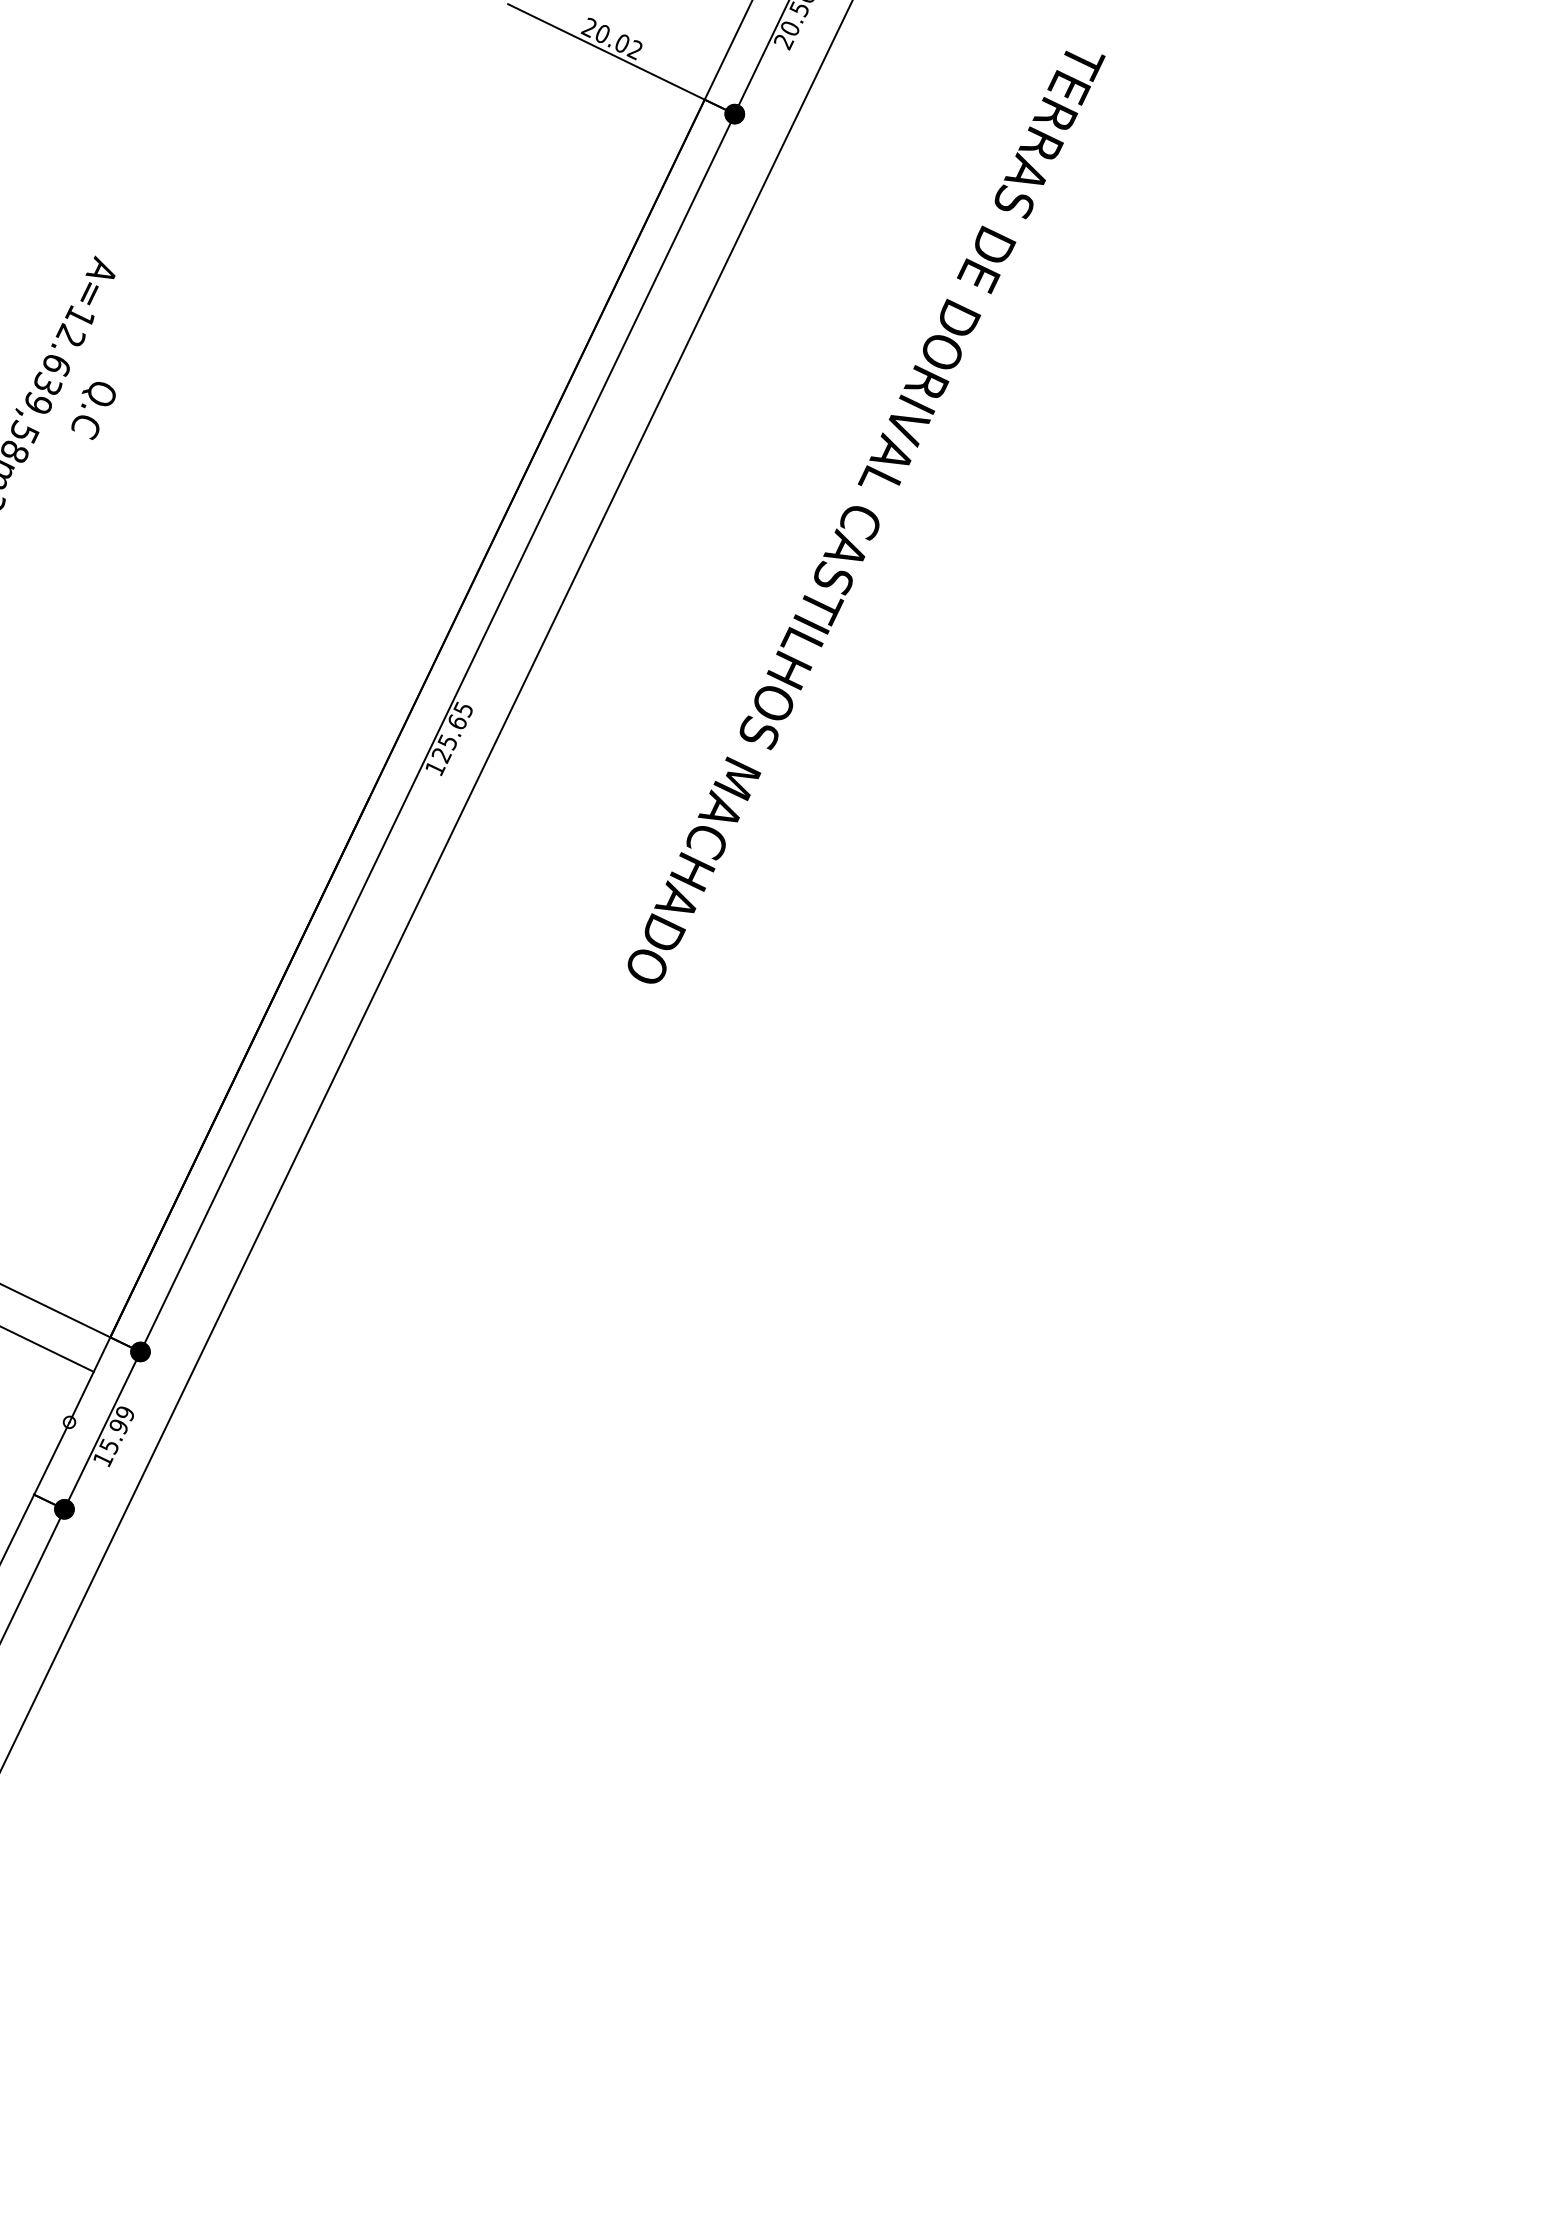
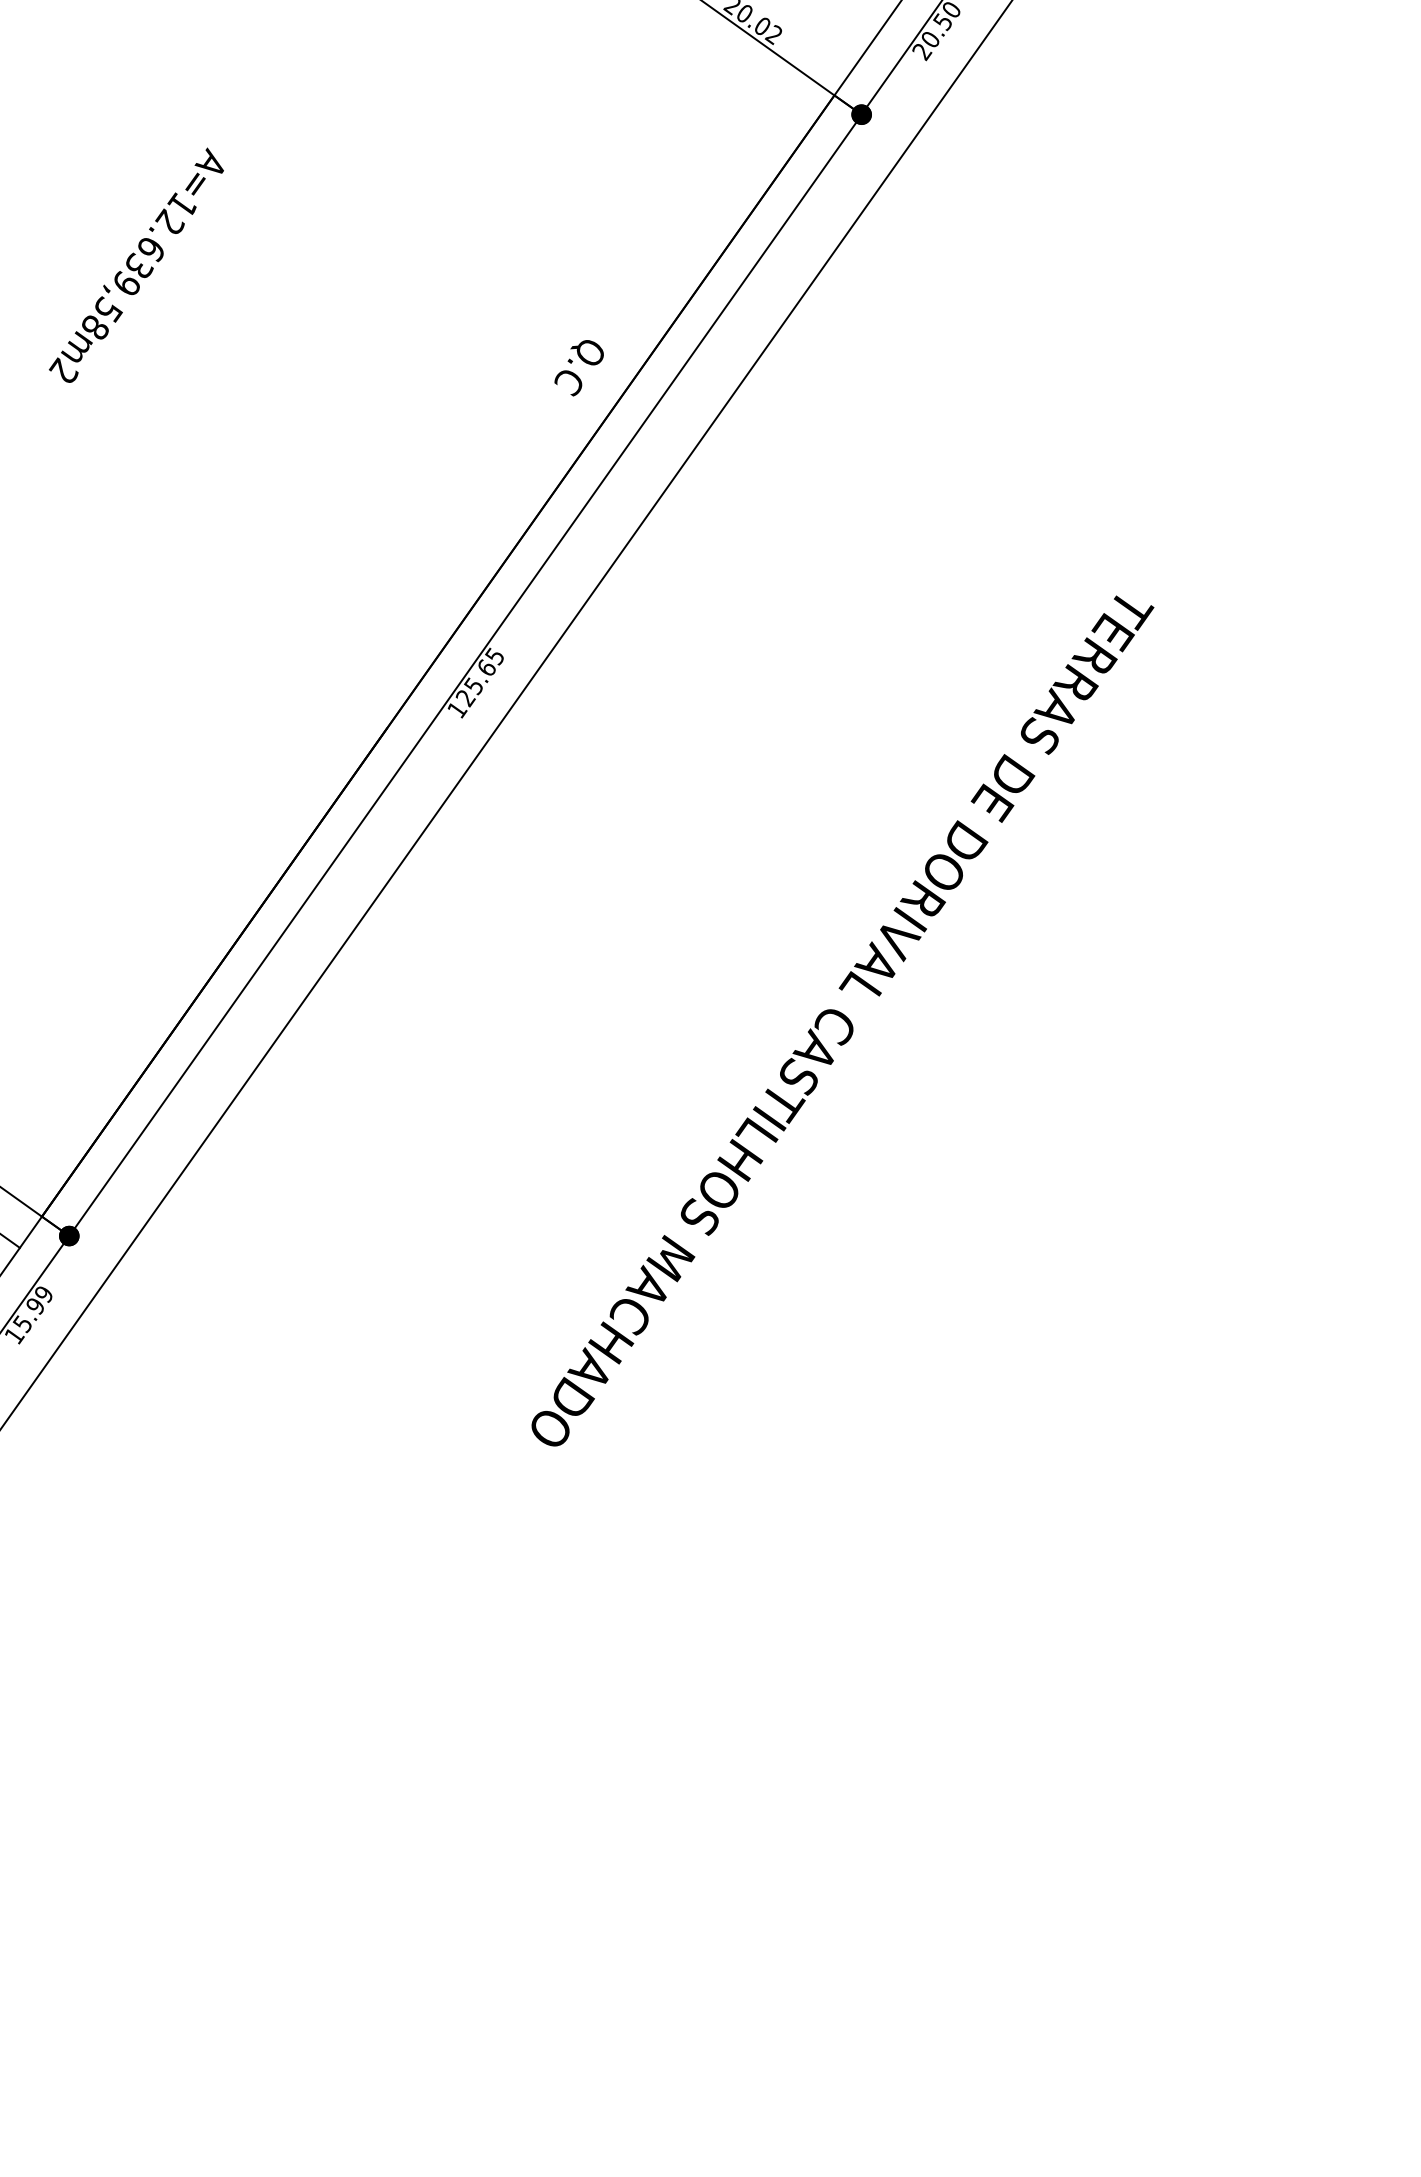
text: (93, 410) -> (579, 367), moved
text: (866, 516) -> (841, 1021), moved

